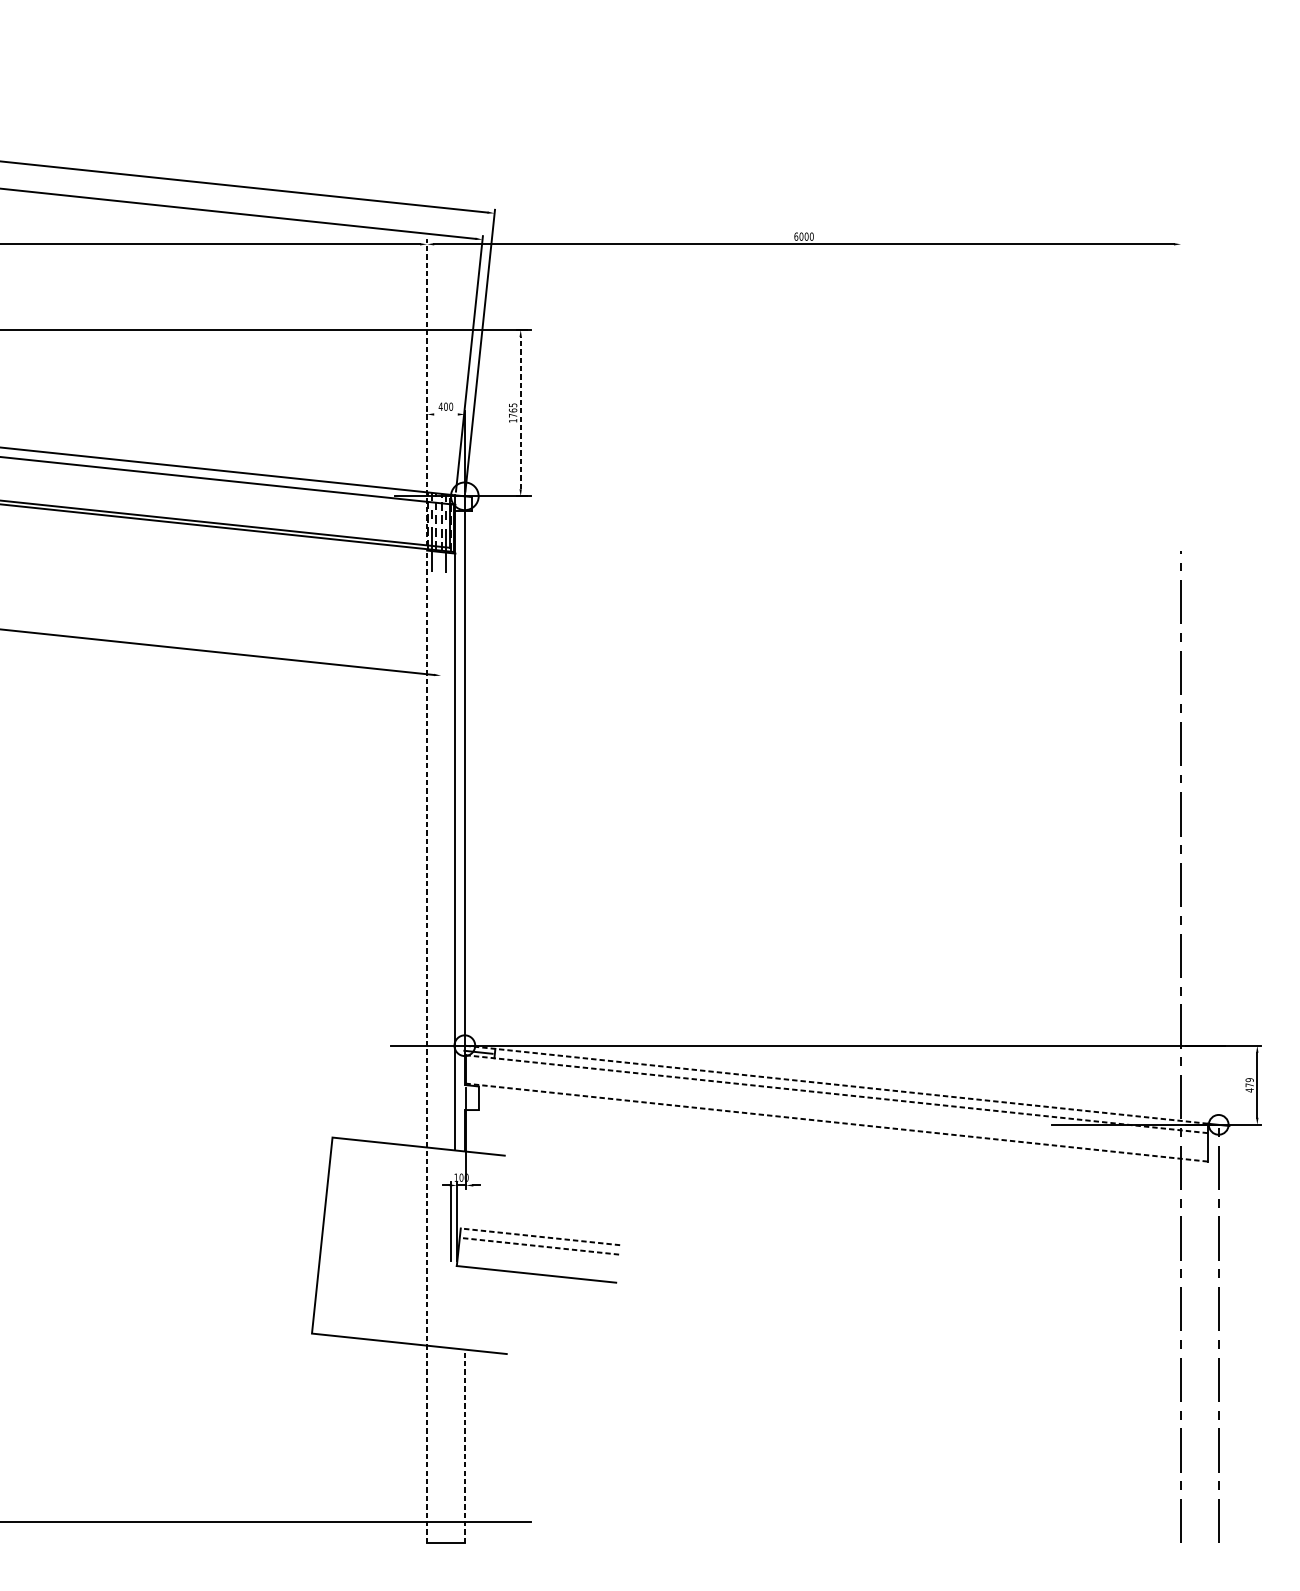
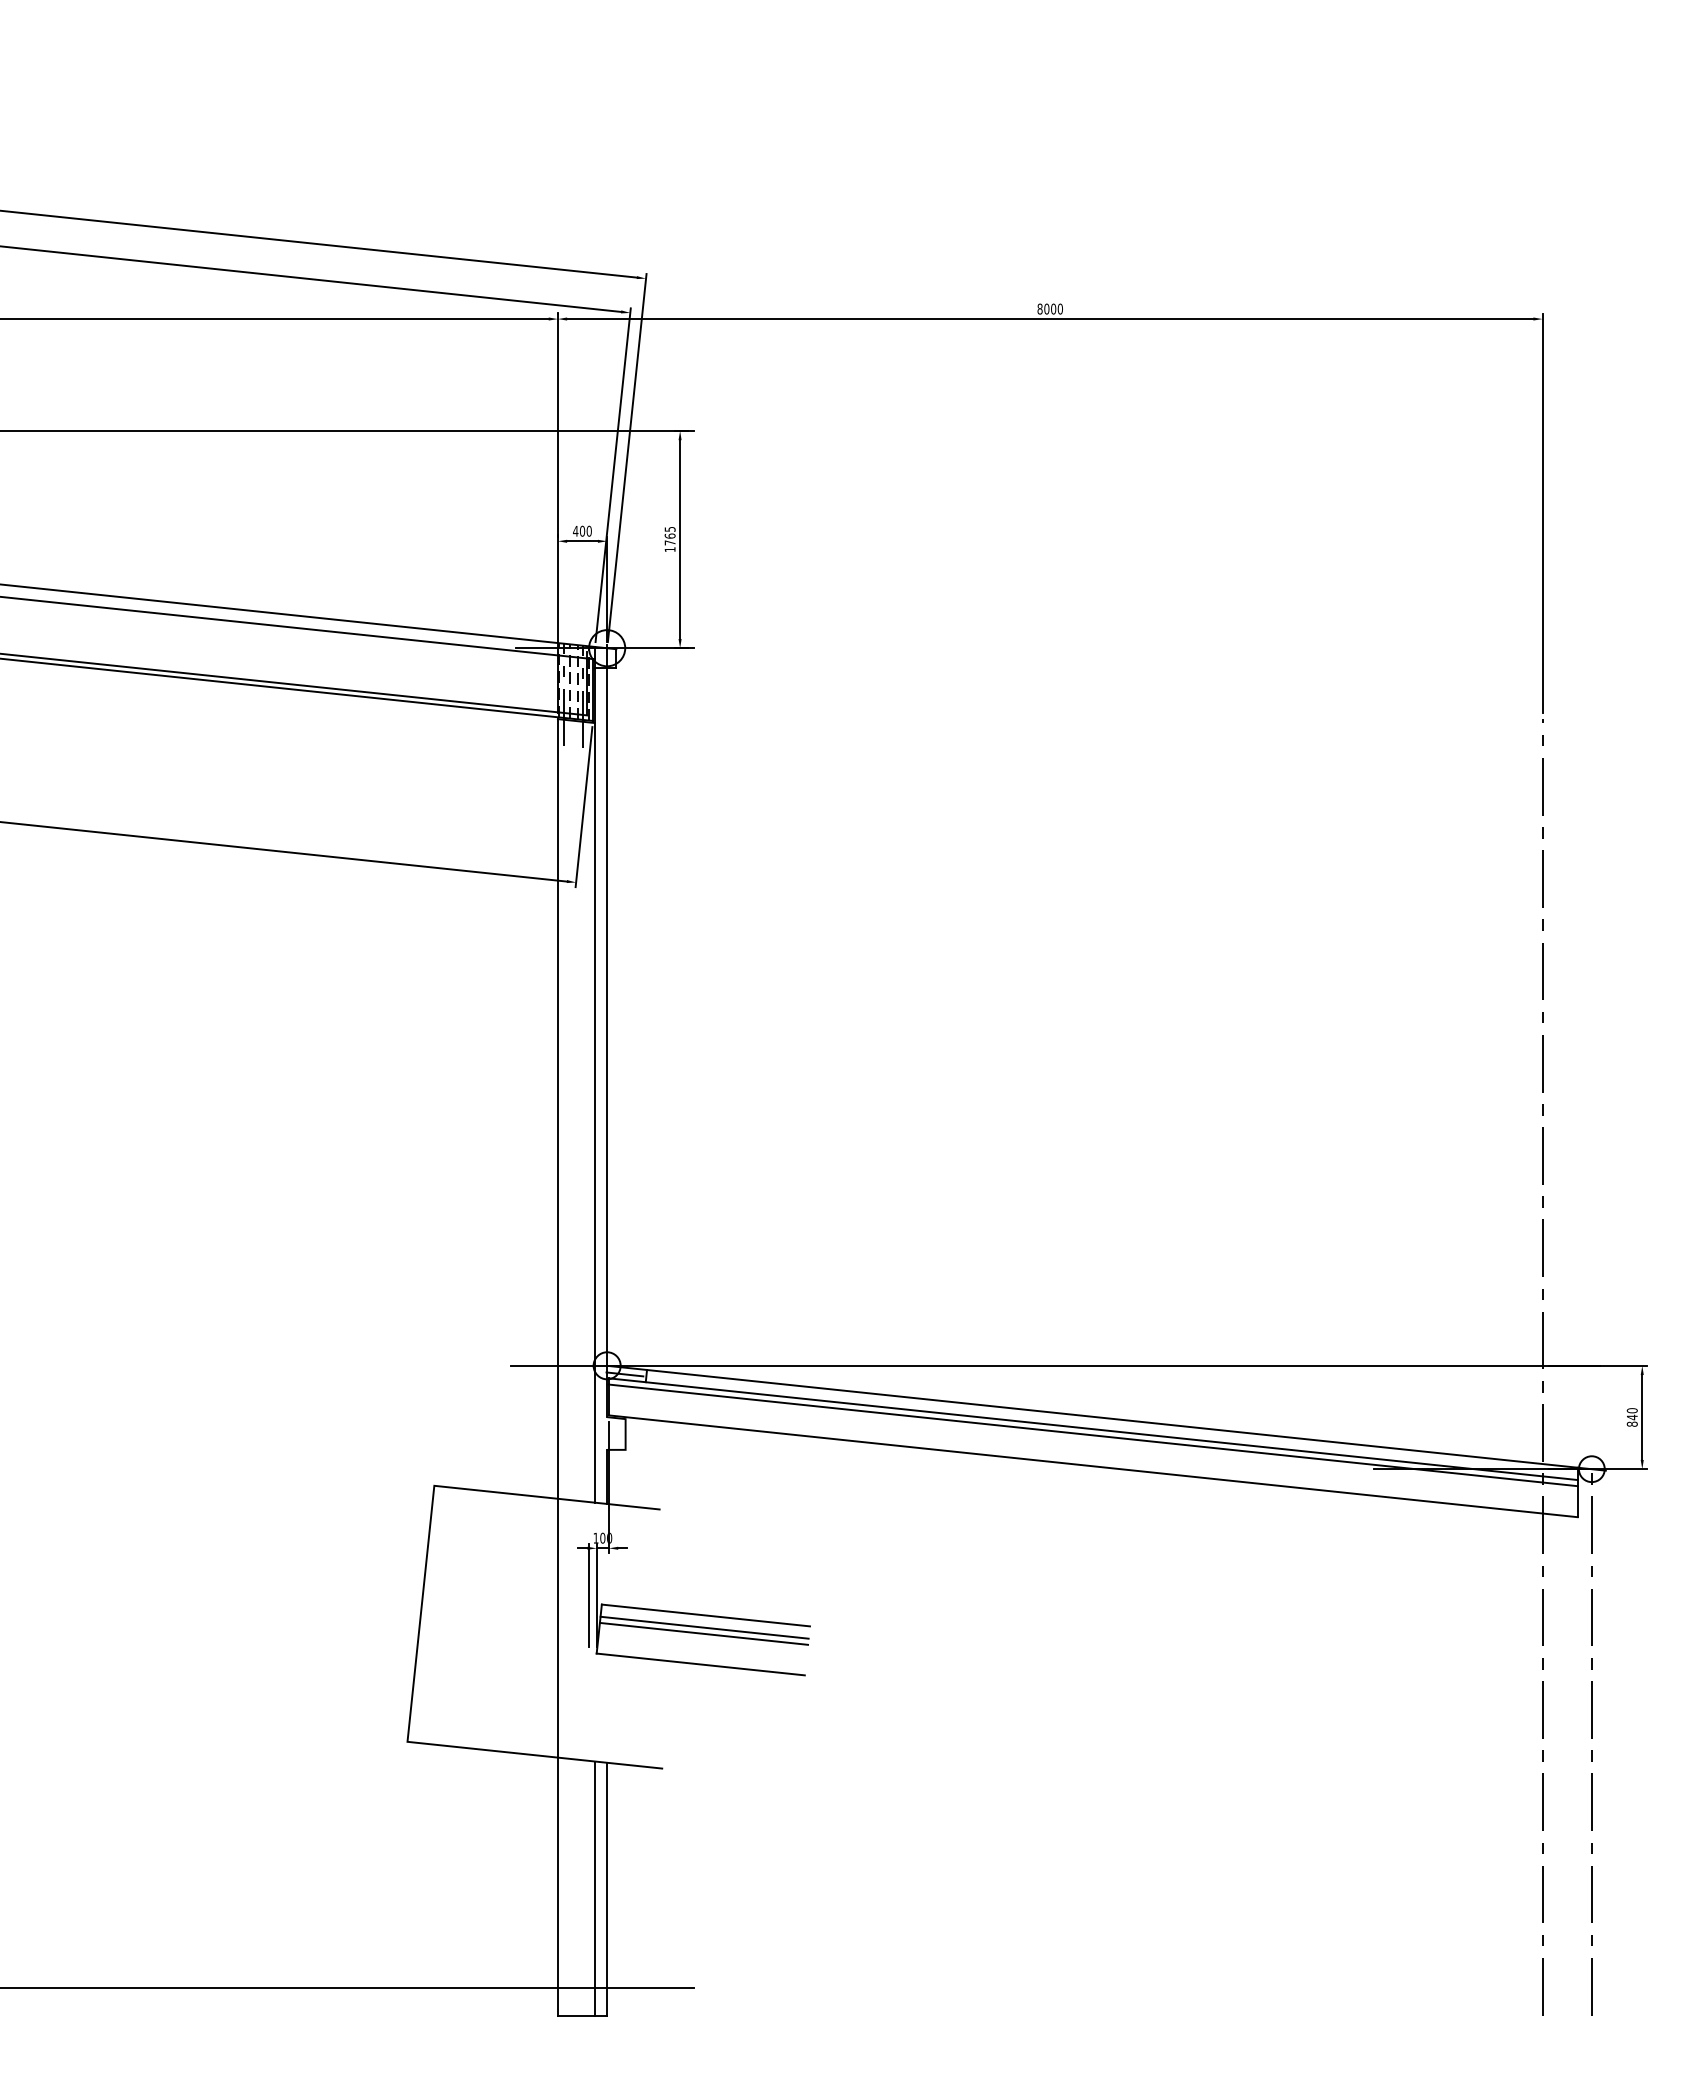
text: (795, 236) -> (1039, 308), 6000 -> 8000
line: (426, 393) -> (557, 513), dashed -> solid
line: (1180, 393) -> (1542, 513), added
line: (520, 413) -> (680, 539), dashed -> solid
line: (445, 414) -> (582, 541), added
line: (446, 618) -> (583, 807), added
line: (426, 1046) -> (557, 1366), dashed -> solid
line: (836, 1084) -> (1092, 1416), dashed -> solid
text: (1249, 1085) -> (1631, 1417), 479 -> 840
line: (837, 1094) -> (1093, 1429), dashed -> solid
line: (836, 1099) -> (1092, 1435), added
line: (836, 1122) -> (1092, 1466), dashed -> solid
line: (540, 1236) -> (705, 1615), dashed -> solid
line: (539, 1246) -> (704, 1627), dashed -> solid
line: (539, 1250) -> (704, 1633), added
line: (455, 1445) -> (594, 1888), added
line: (465, 1445) -> (607, 1888), dashed -> solid

